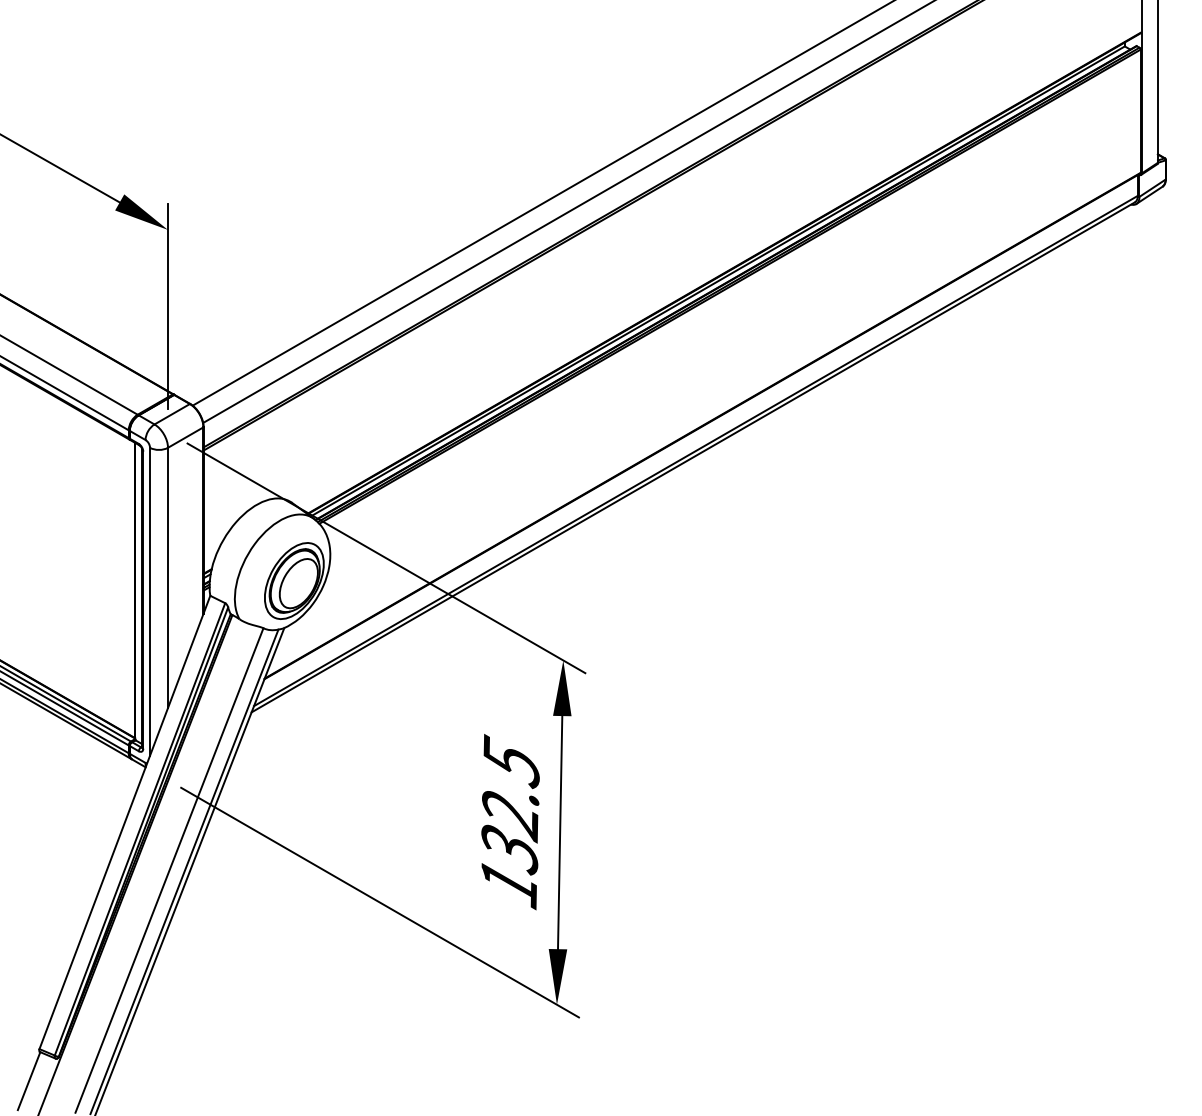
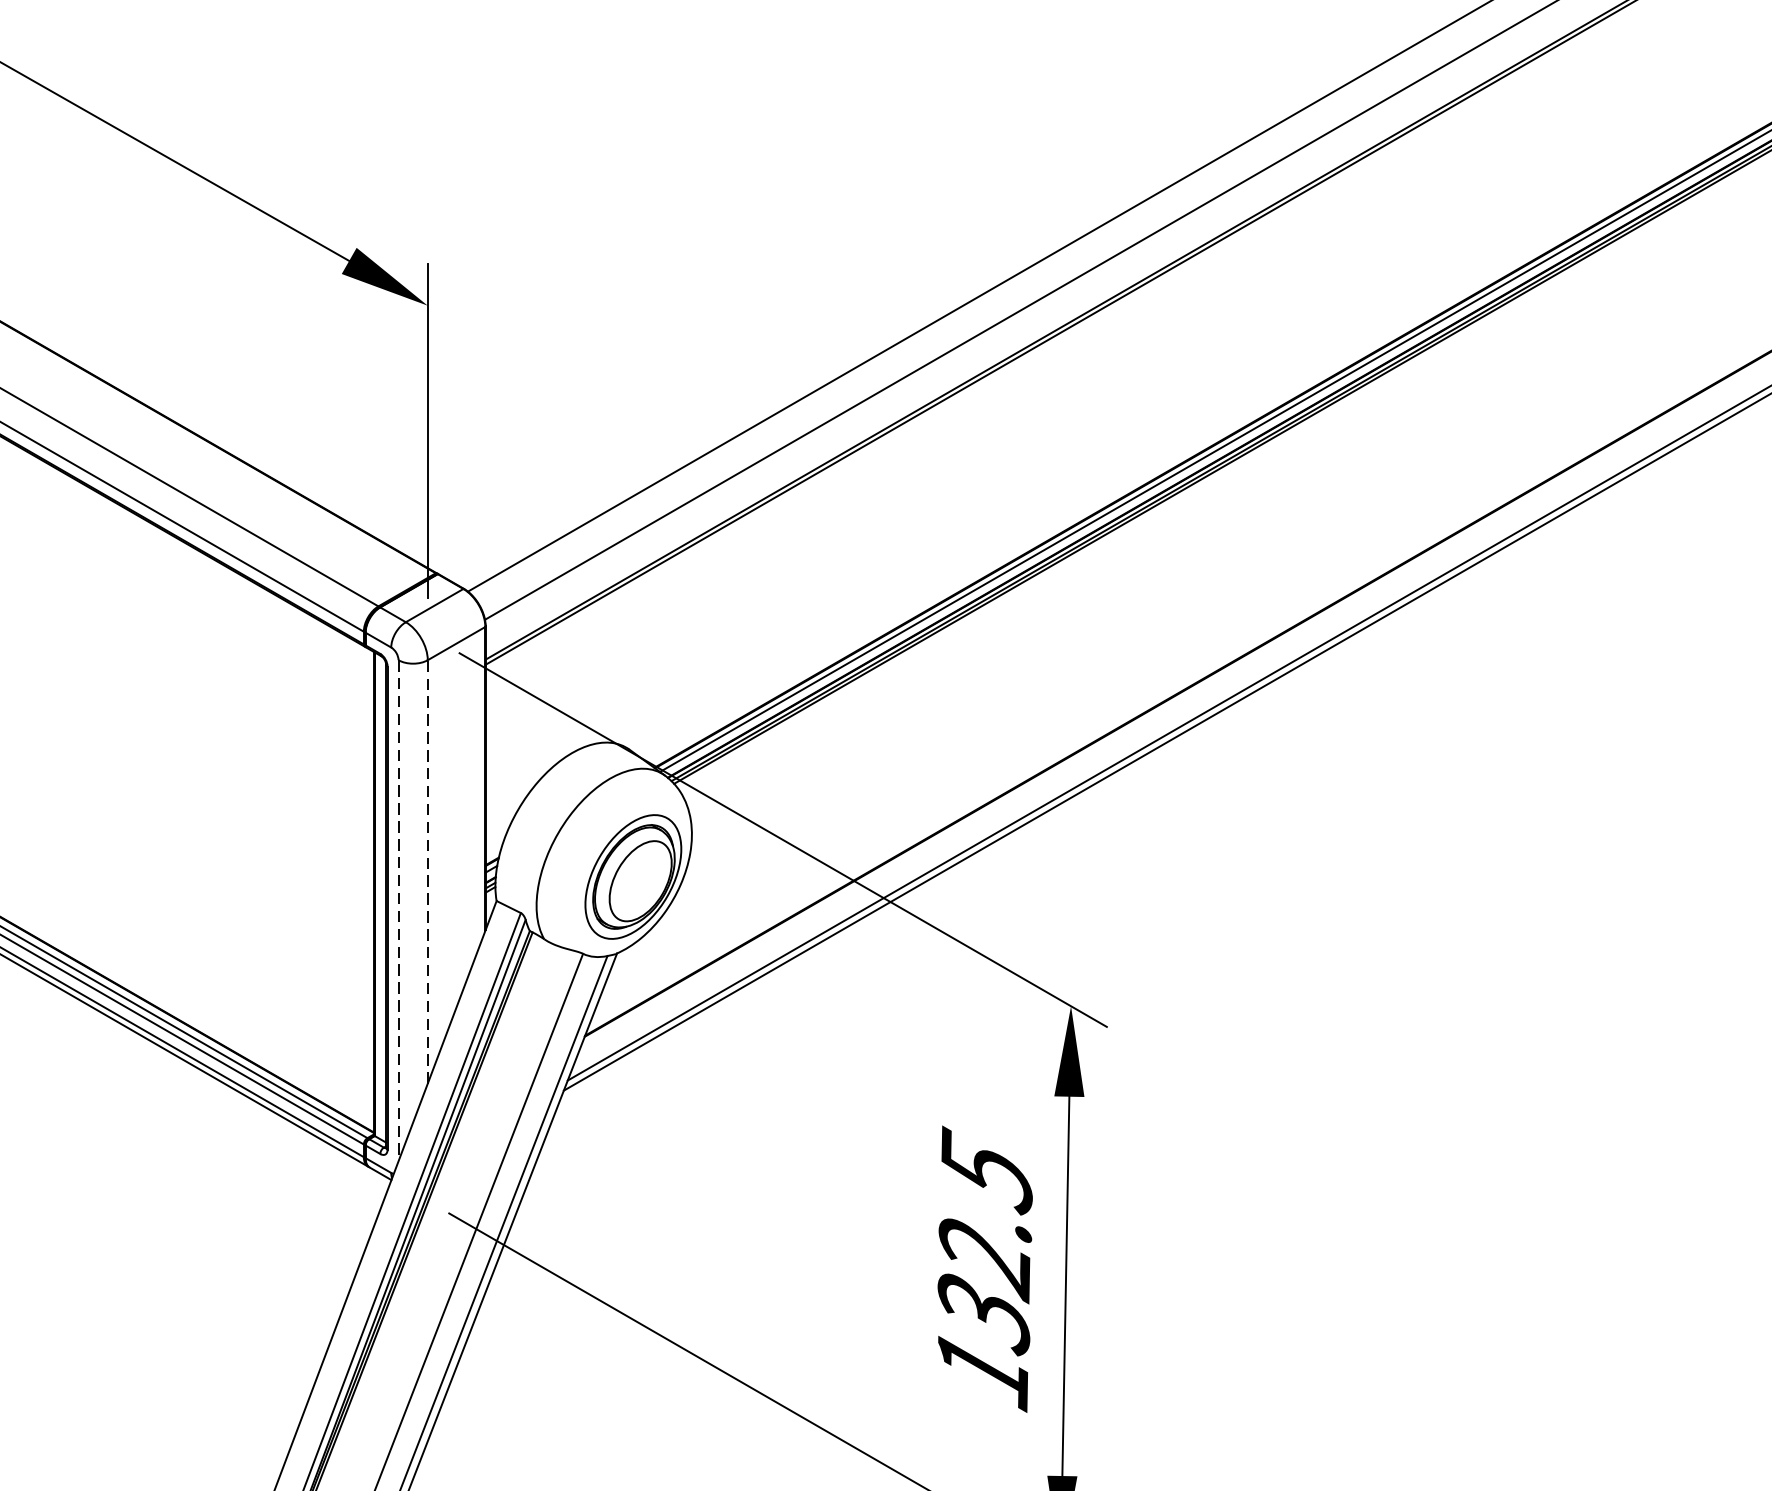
line: (168, 577) -> (428, 871), solid -> dashed
line: (150, 601) -> (399, 910), solid -> dashed

